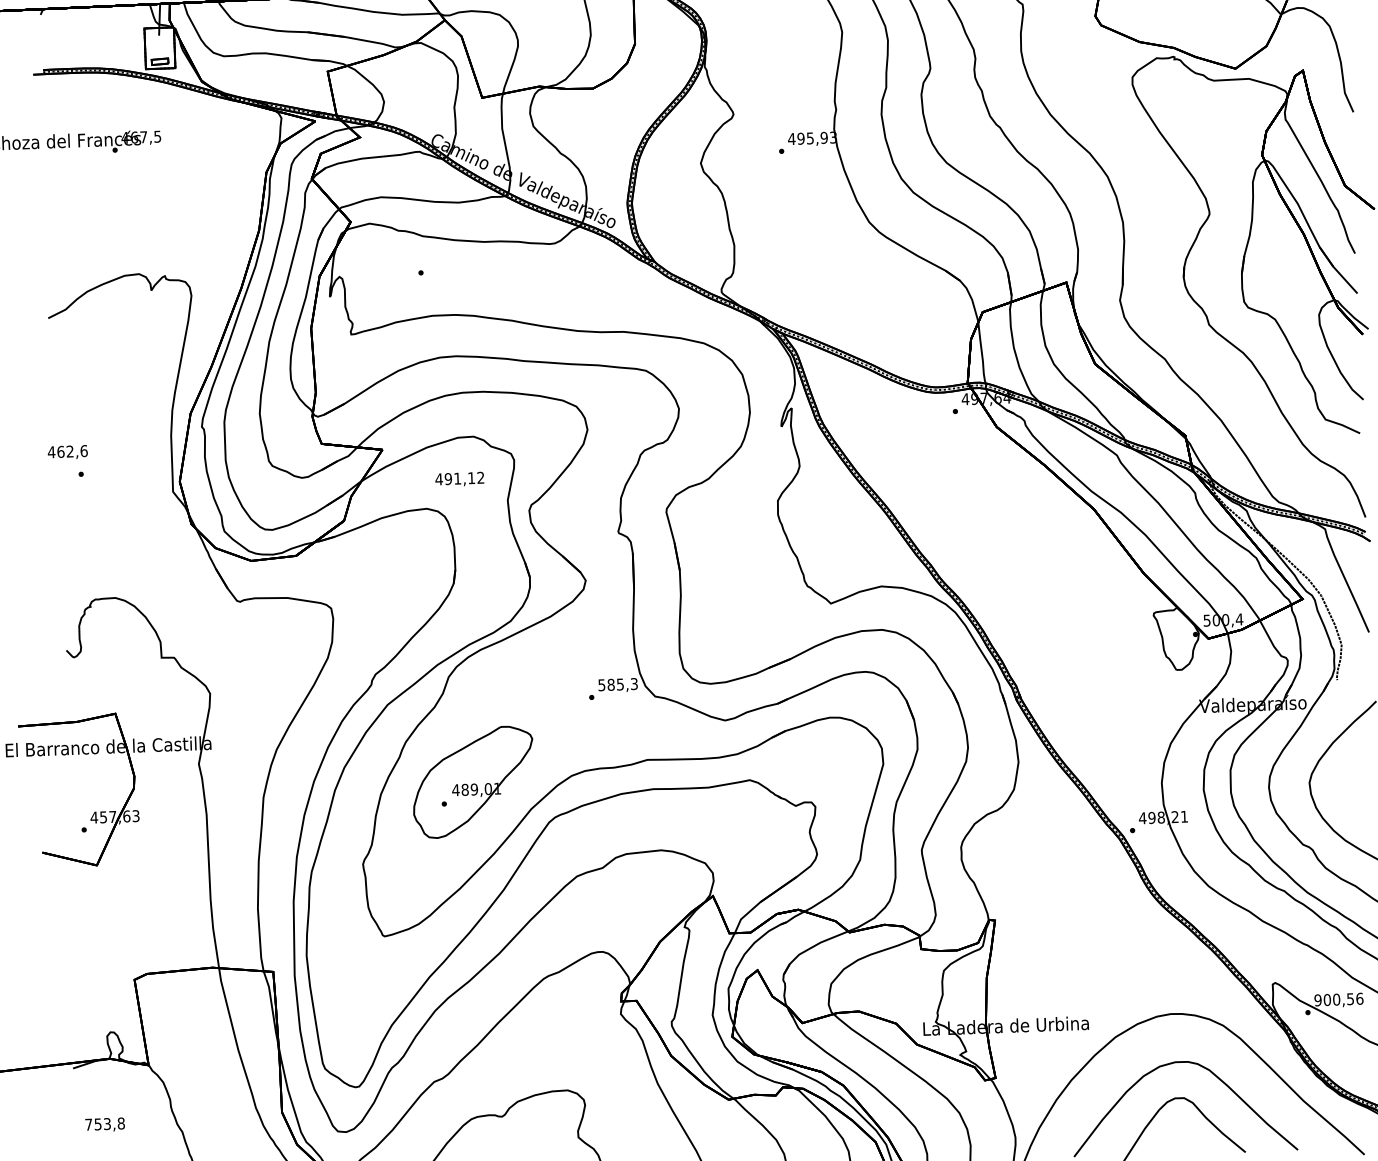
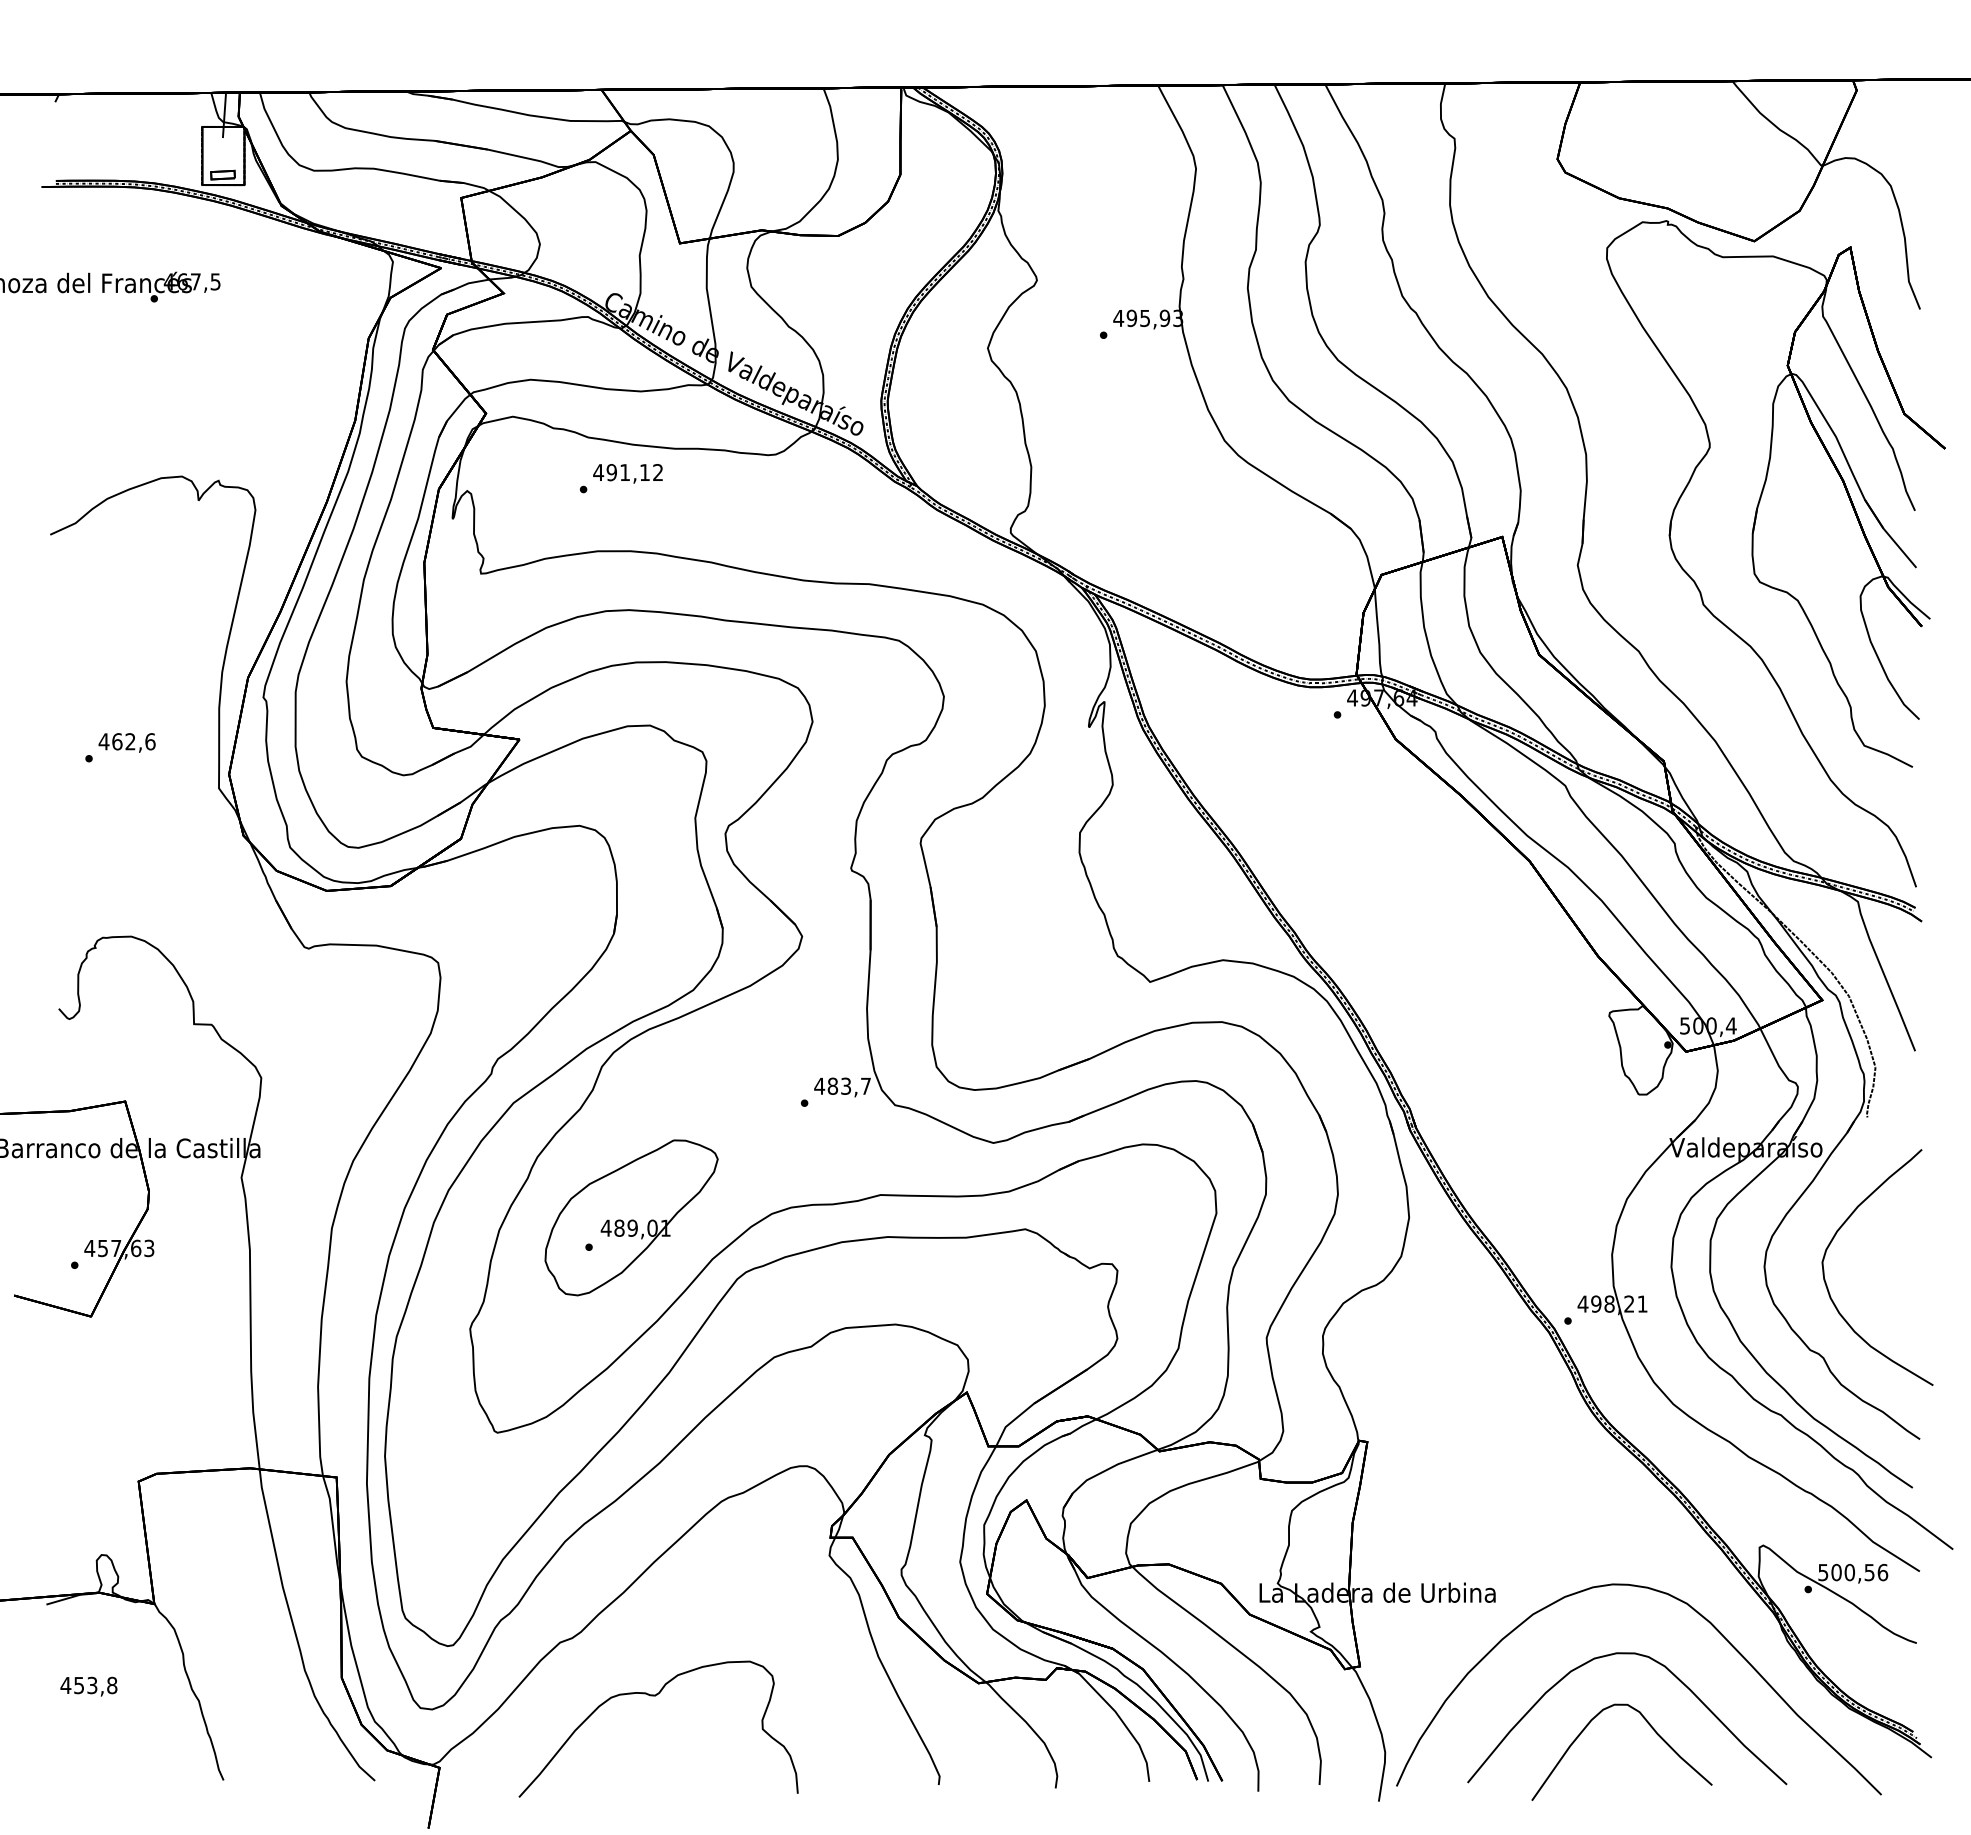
text: (67, 452) -> (126, 742), moved
text: (459, 479) -> (627, 473), moved
text: (617, 684) -> (842, 1085), 585,3 -> 483,7
text: (1318, 999) -> (1823, 1571), 900,56 -> 500,56
text: (88, 1124) -> (65, 1685), 753,8 -> 453,8

